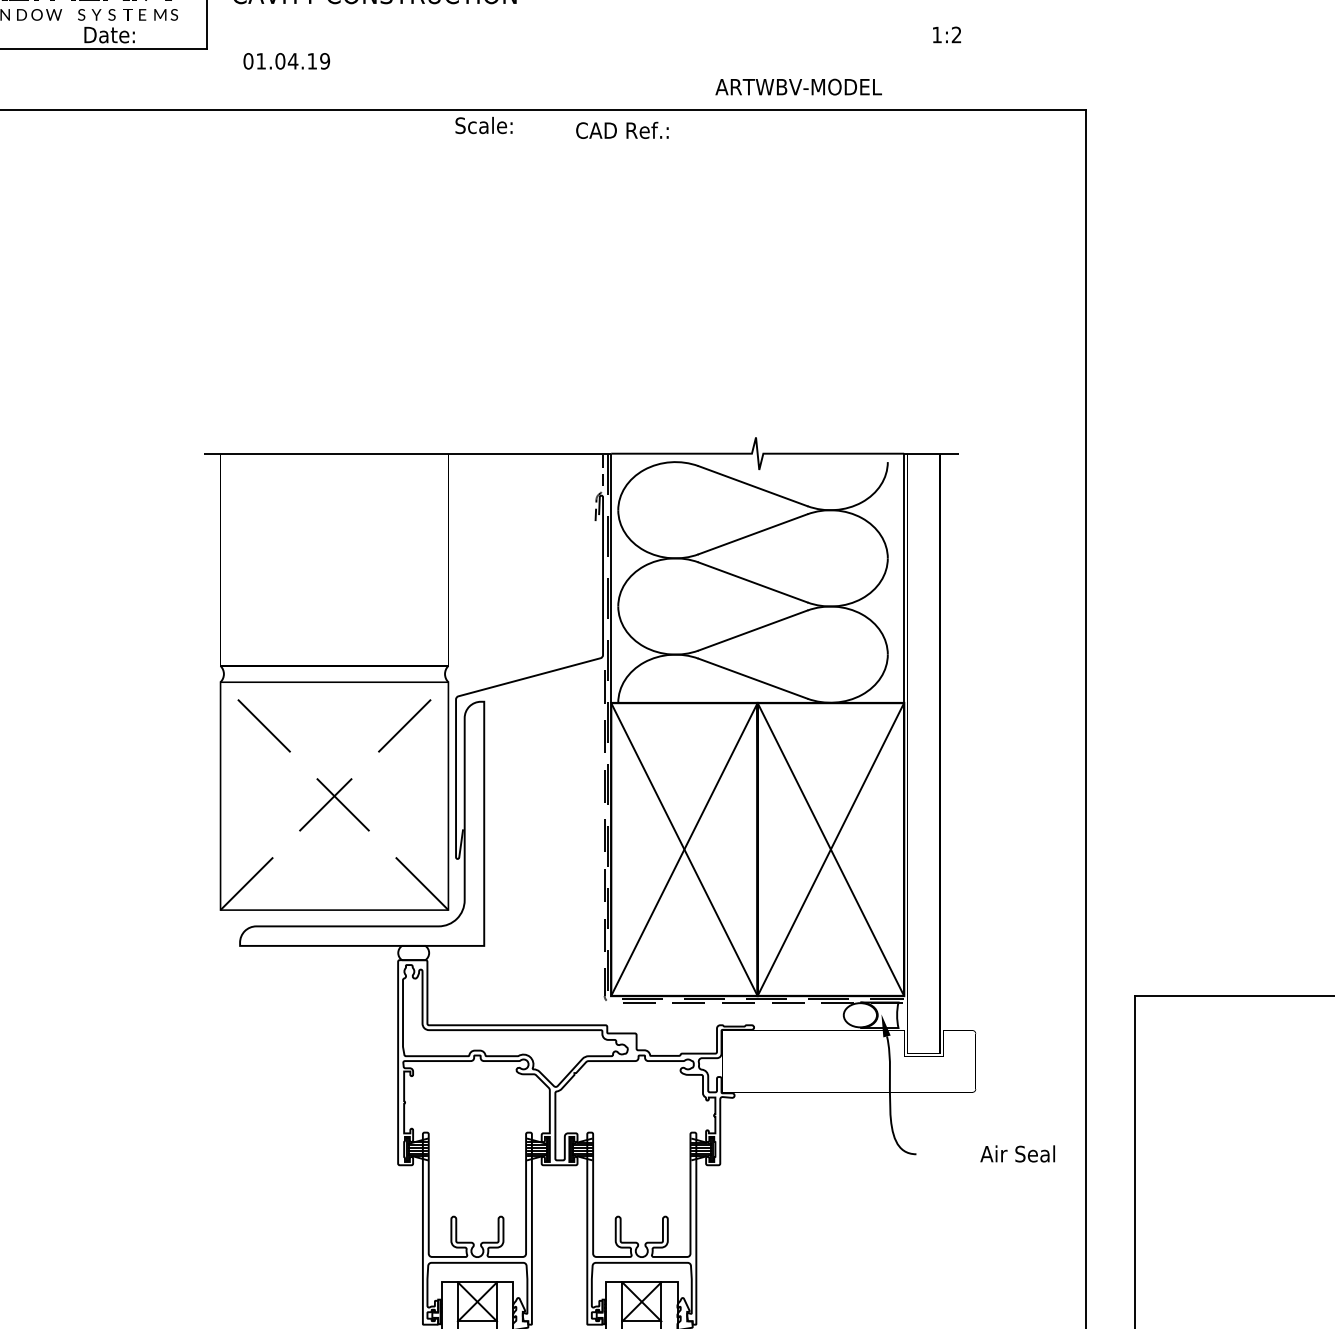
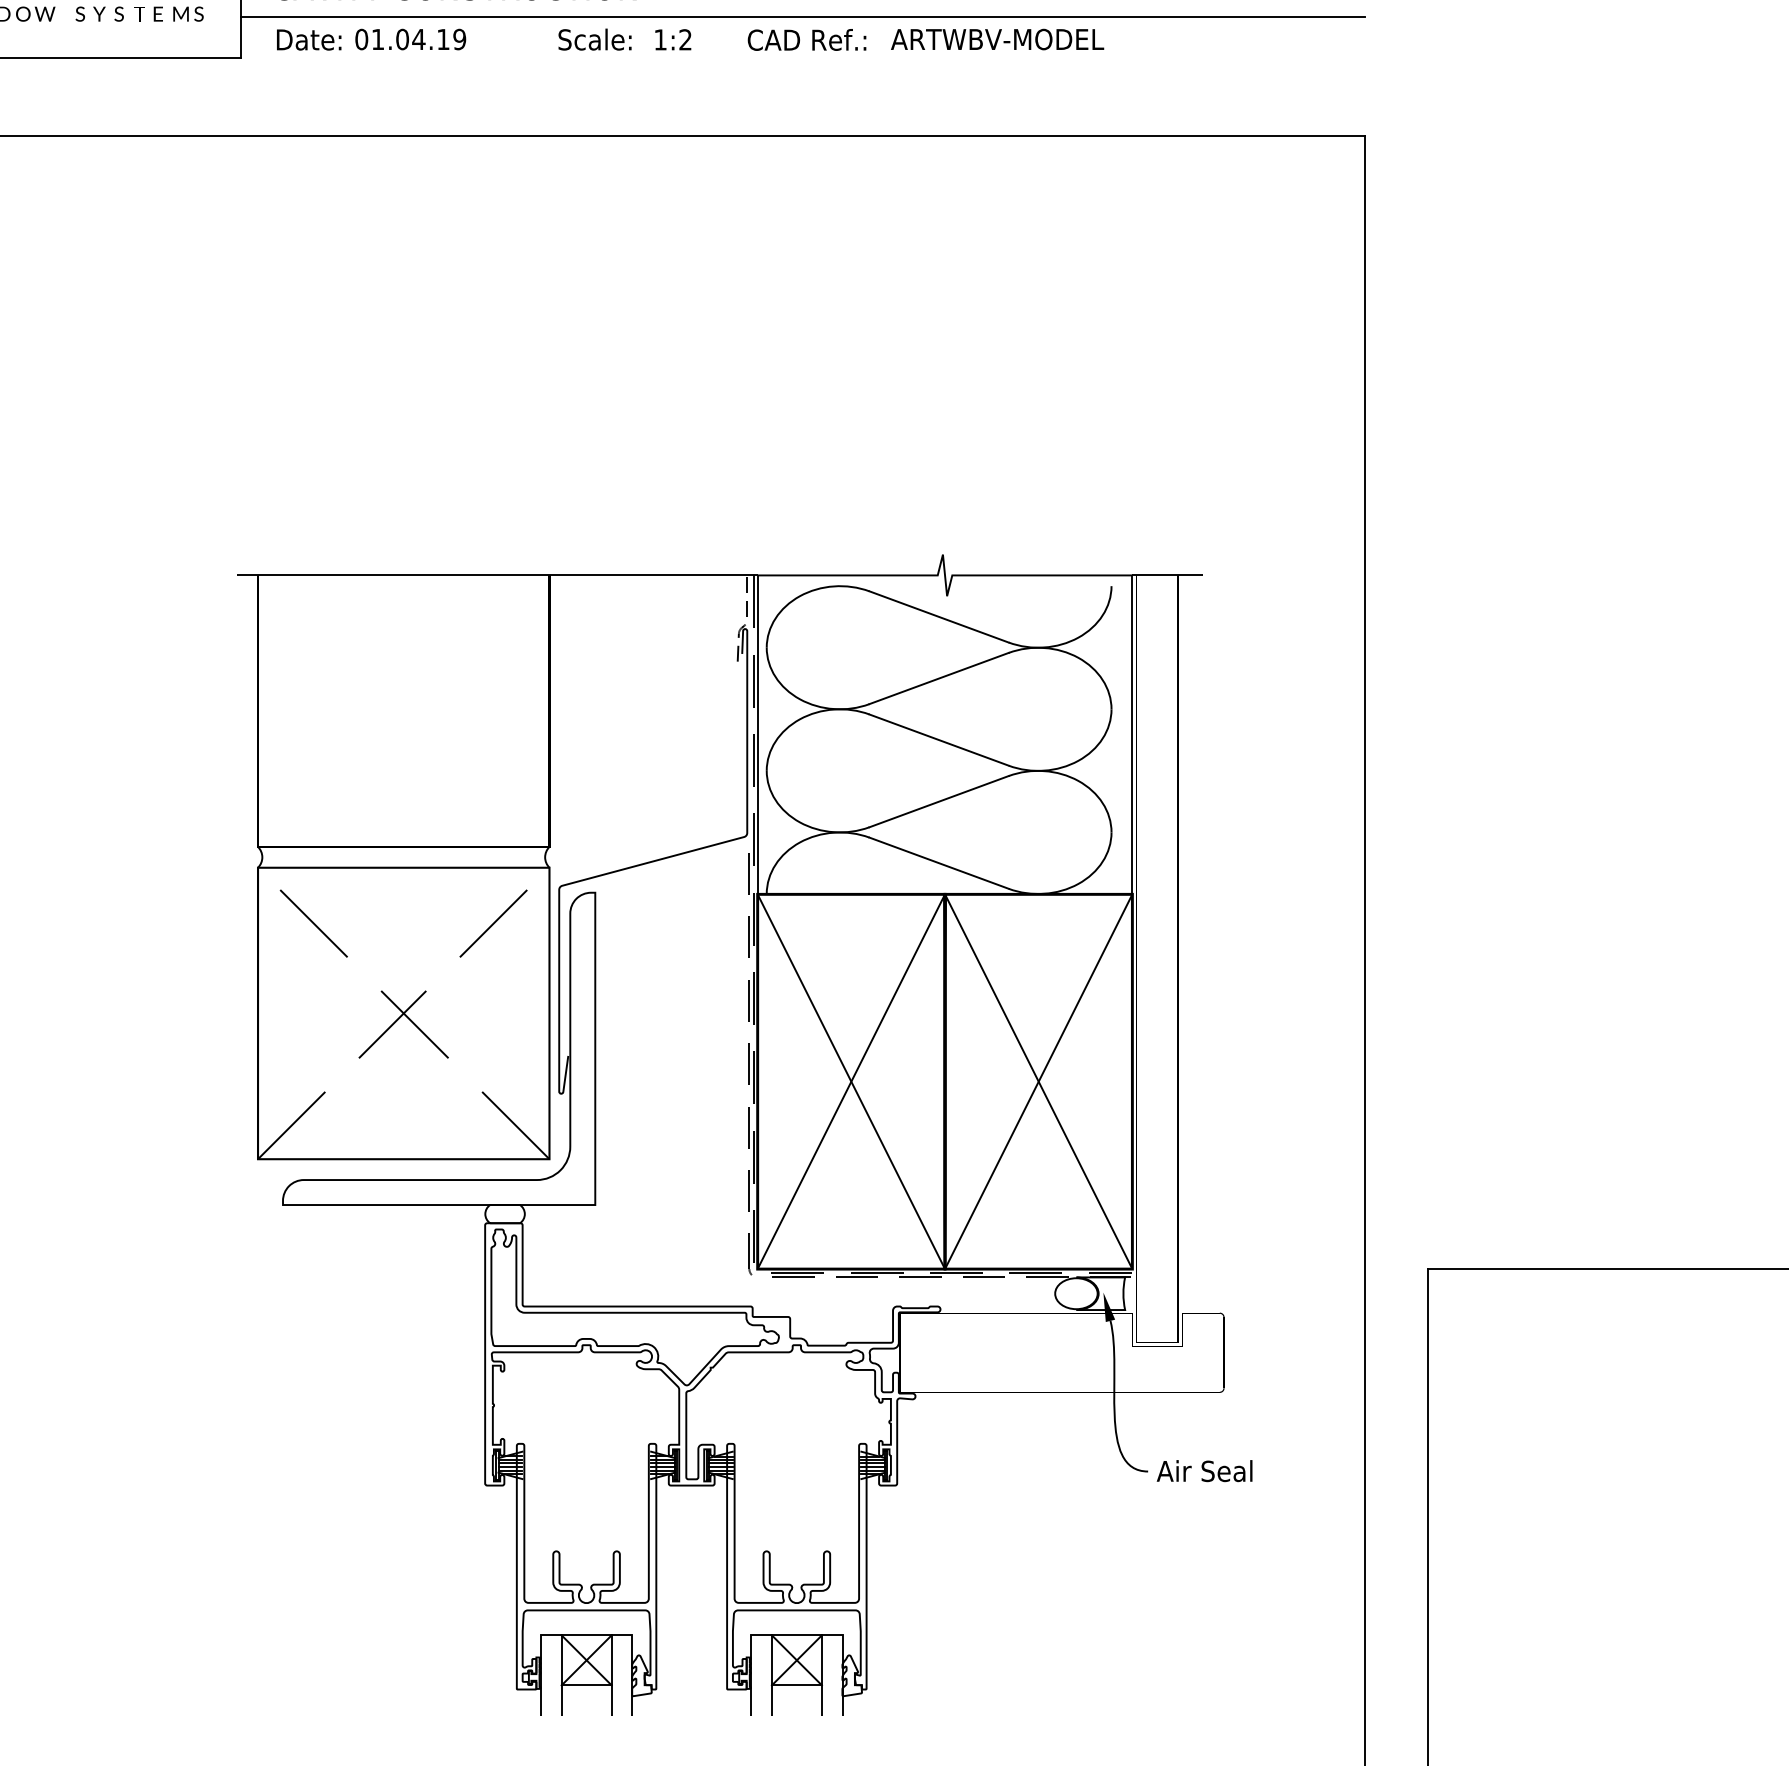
line: (646, 17) -> (802, 17), added
text: (109, 34) -> (309, 39), moved
text: (947, 34) -> (673, 39), moved
text: (286, 61) -> (410, 39), moved
text: (798, 87) -> (997, 39), moved
text: (483, 125) -> (594, 39), moved
text: (621, 130) -> (806, 39), moved
text: (1017, 1154) -> (1204, 1471), moved

